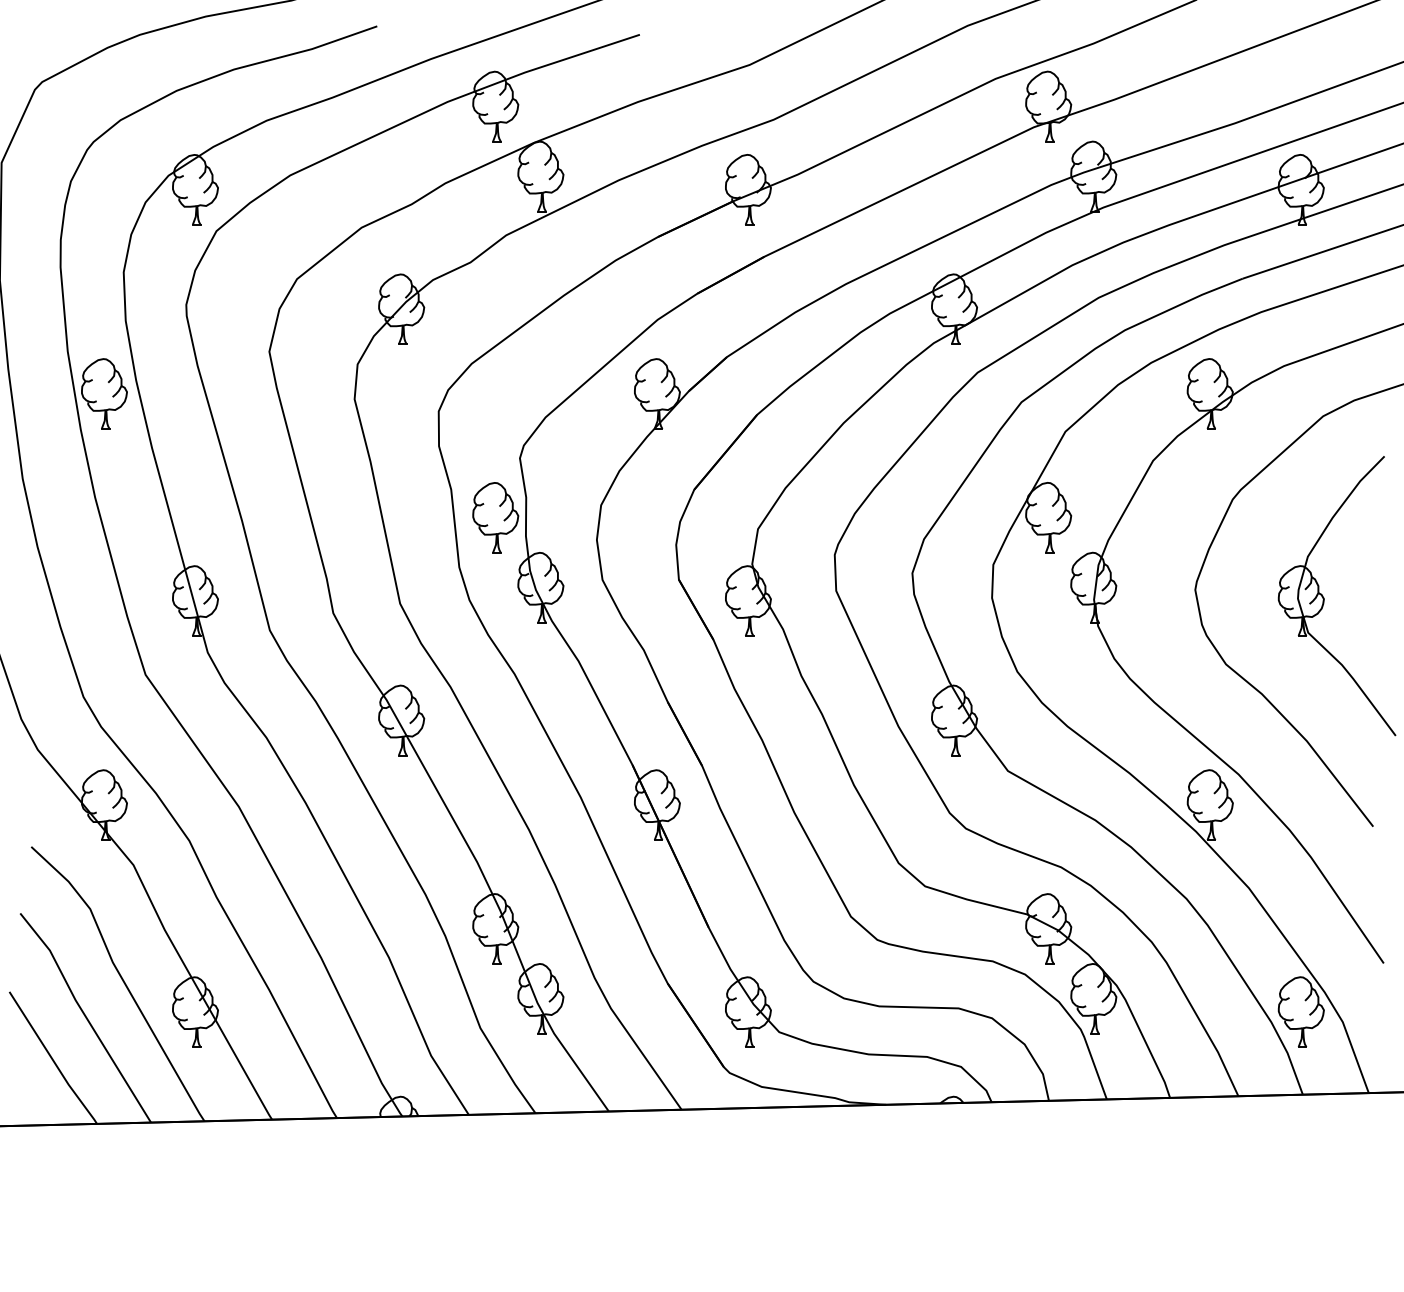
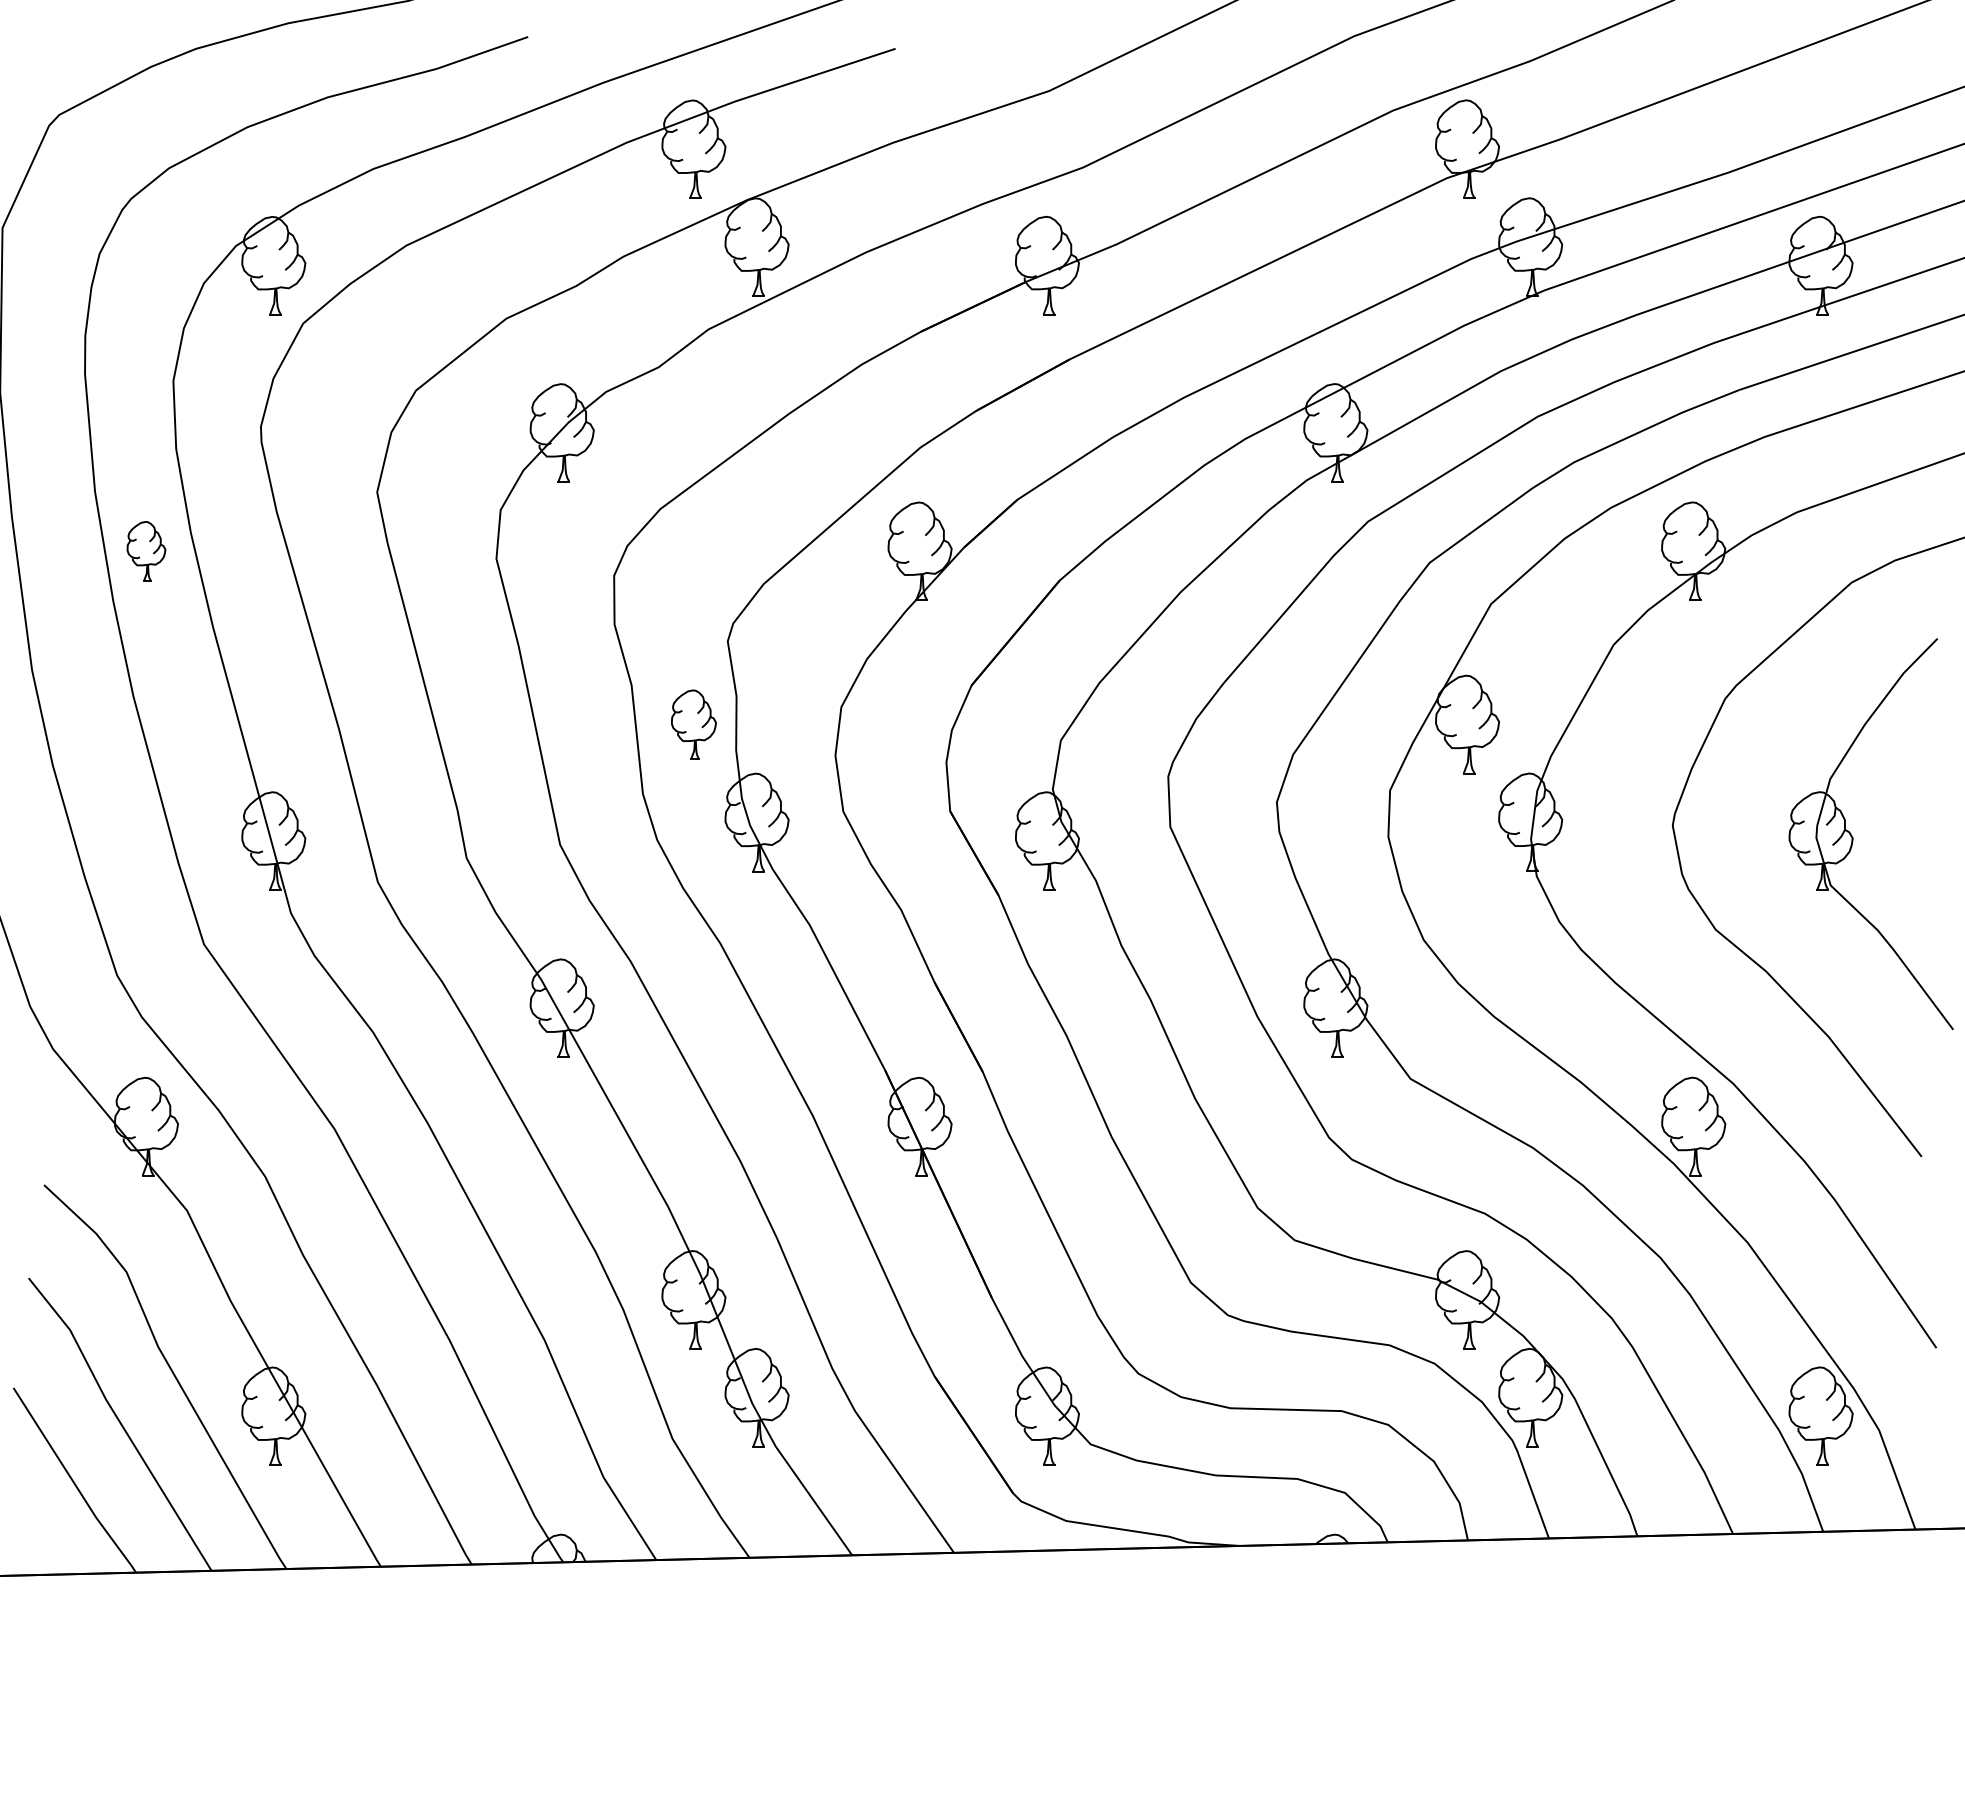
part: (104, 393) -> (146, 550), size x0.6
part: (495, 517) -> (693, 724), size x0.7

